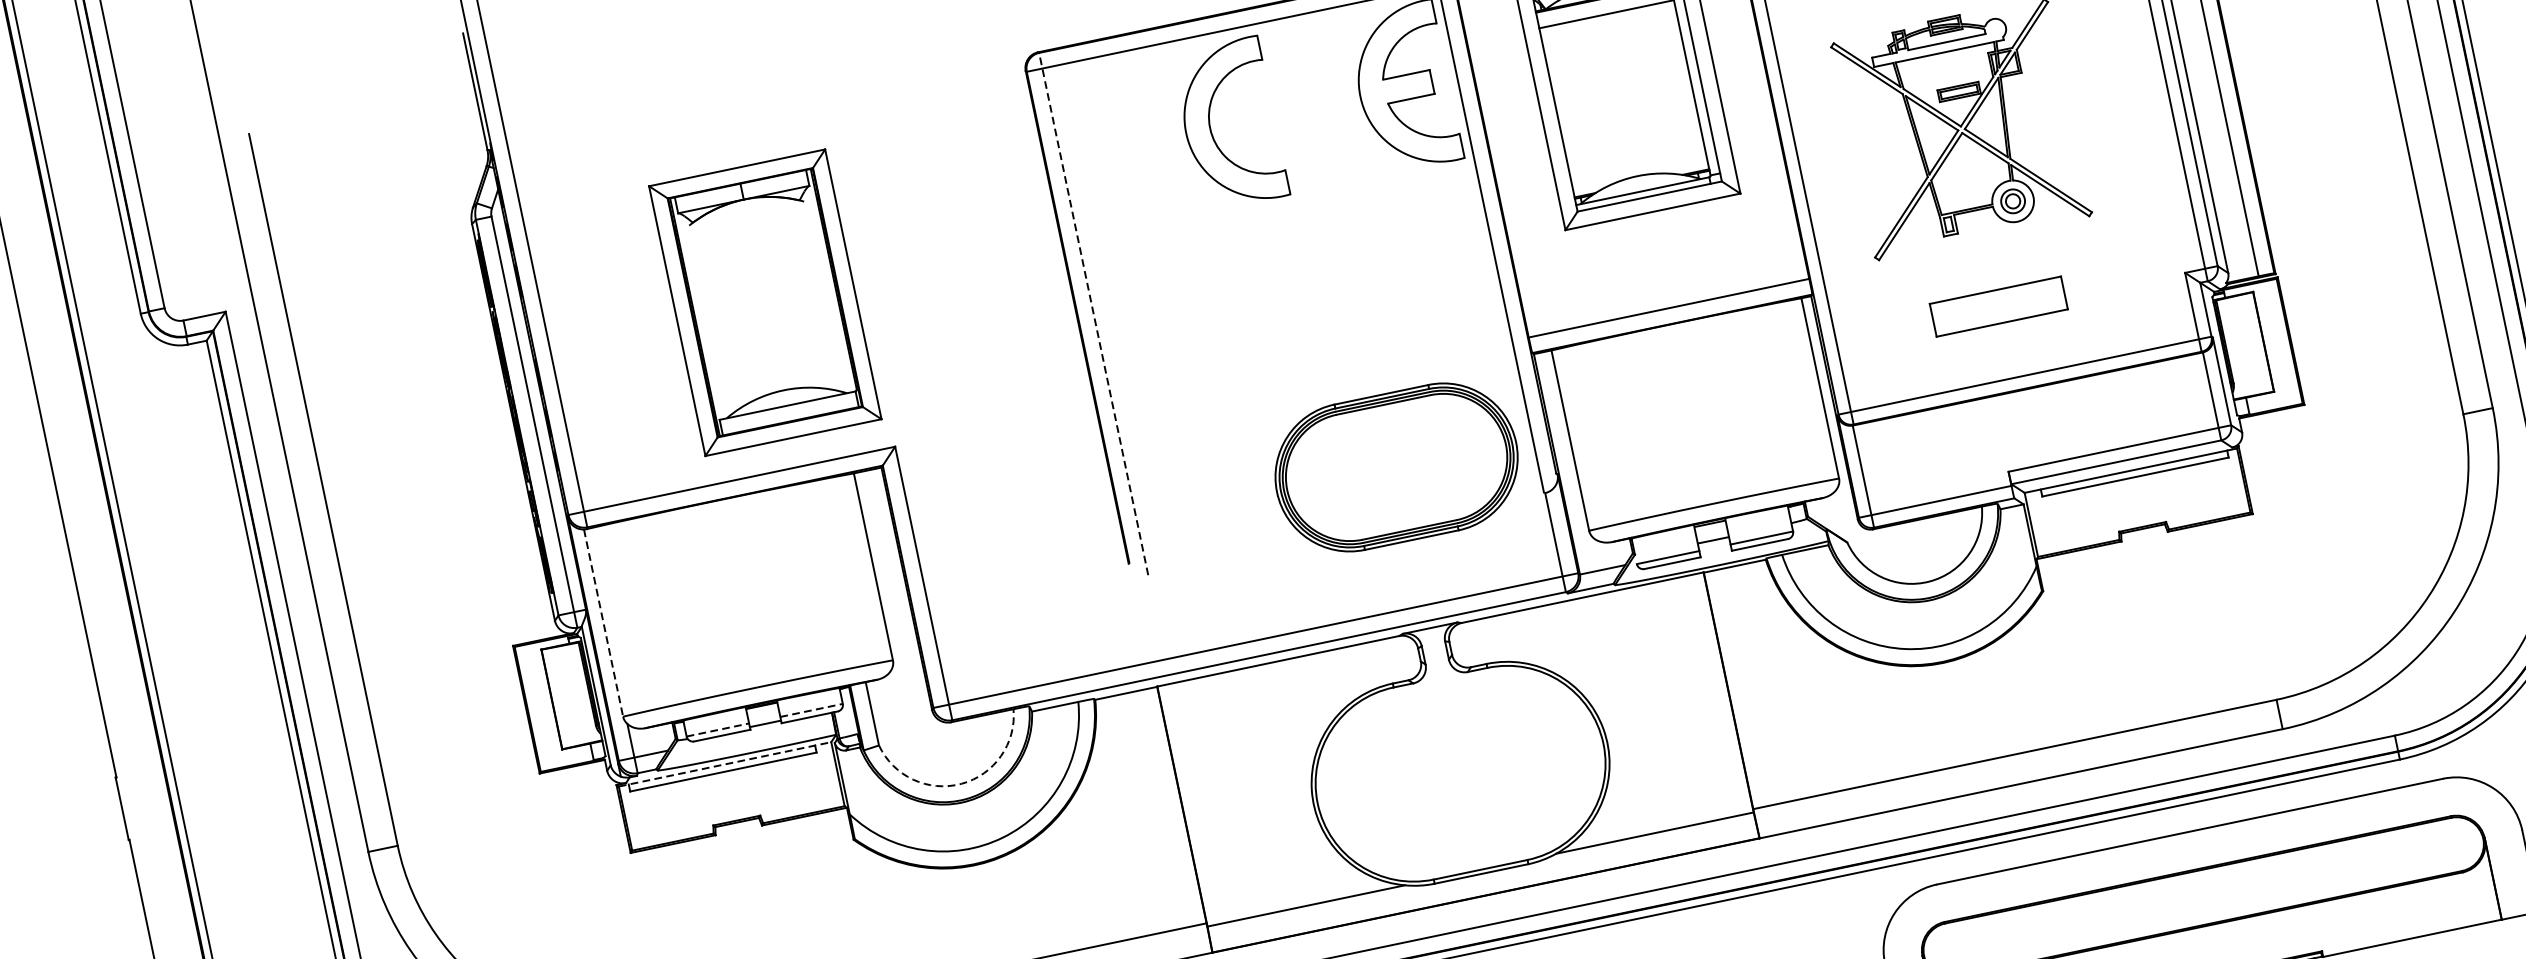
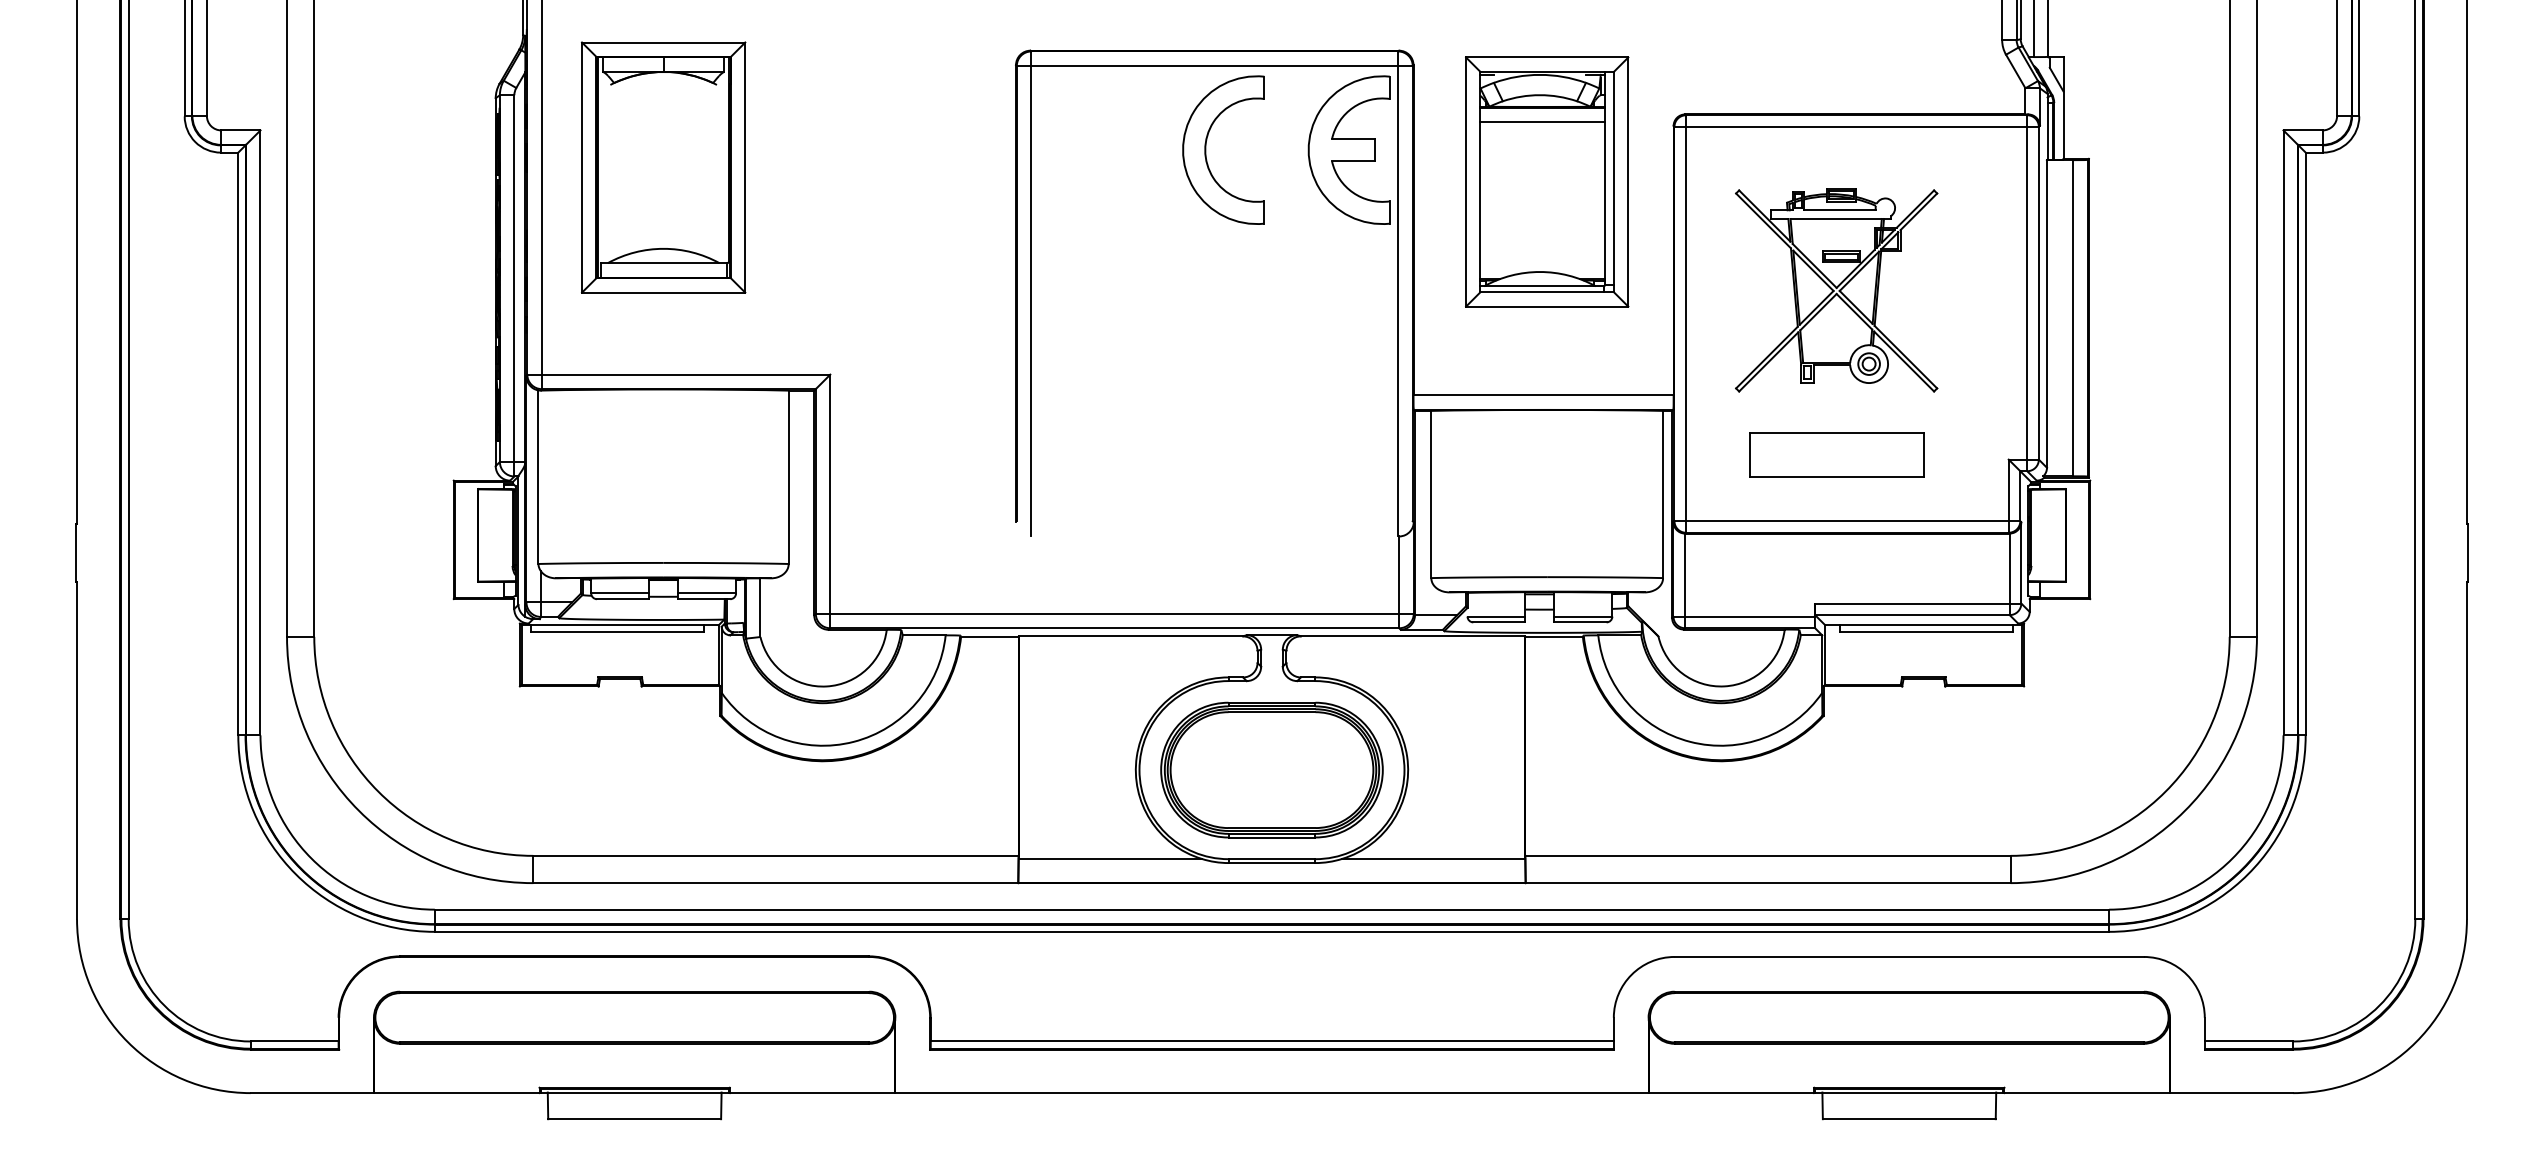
part: (1211, 127) -> (1206, 149), moved
part: (765, 302) -> (663, 167), moved
part: (1998, 306) -> (1836, 454), size x1.43
line: (1093, 313) -> (1031, 293), dashed -> solid
part: (1395, 466) -> (1271, 769), moved
line: (603, 623) -> (538, 477), dashed -> solid
line: (812, 710) -> (707, 593), dashed -> solid
line: (718, 730) -> (620, 593), dashed -> solid
line: (725, 764) -> (620, 625), dashed -> solid
arc: (961, 783) -> (826, 686), dashed -> solid

